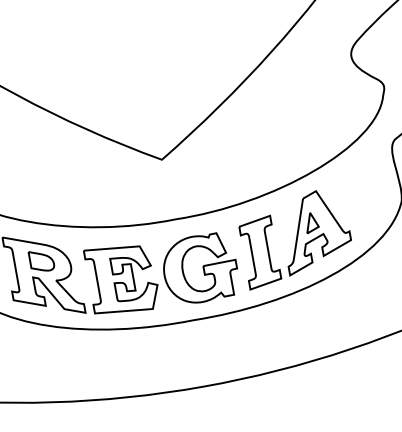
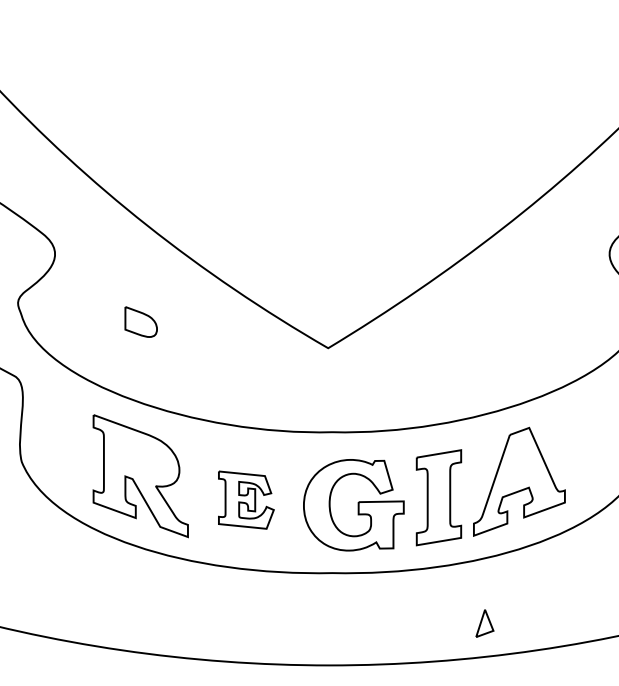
part: (311, 222) -> (484, 623), moved
part: (41, 260) -> (140, 321), moved
part: (122, 278) -> (246, 499), size x0.6

